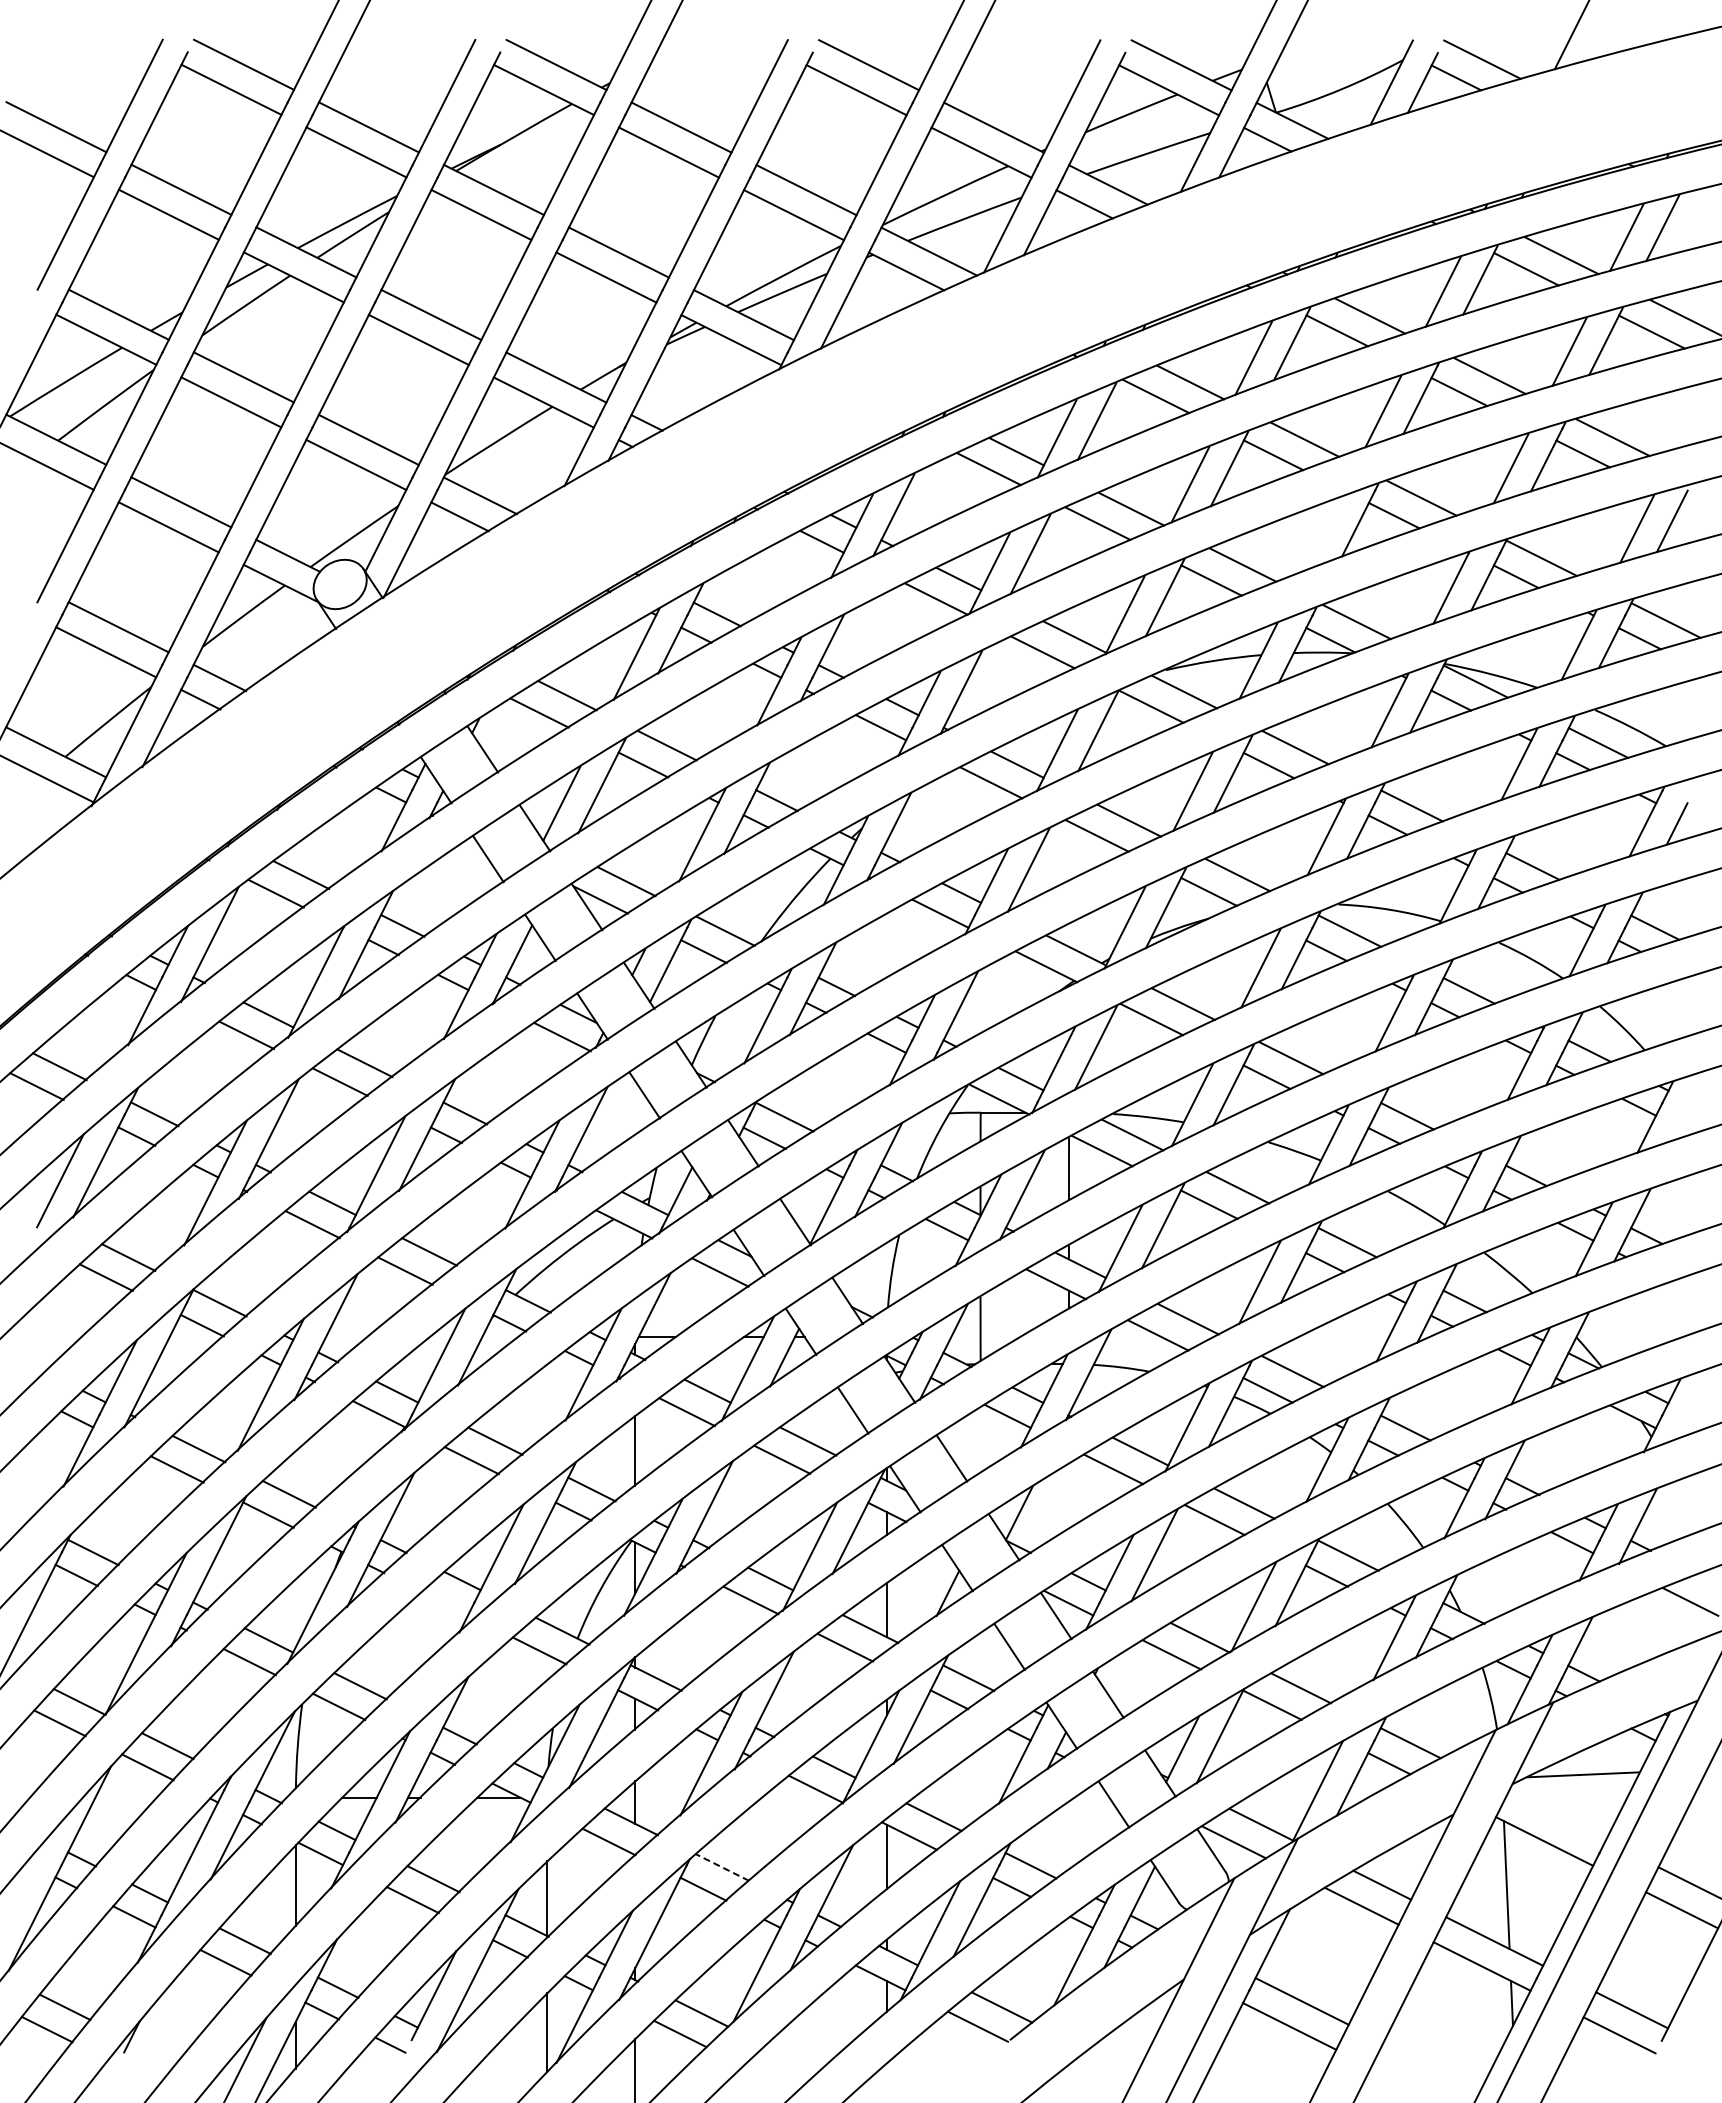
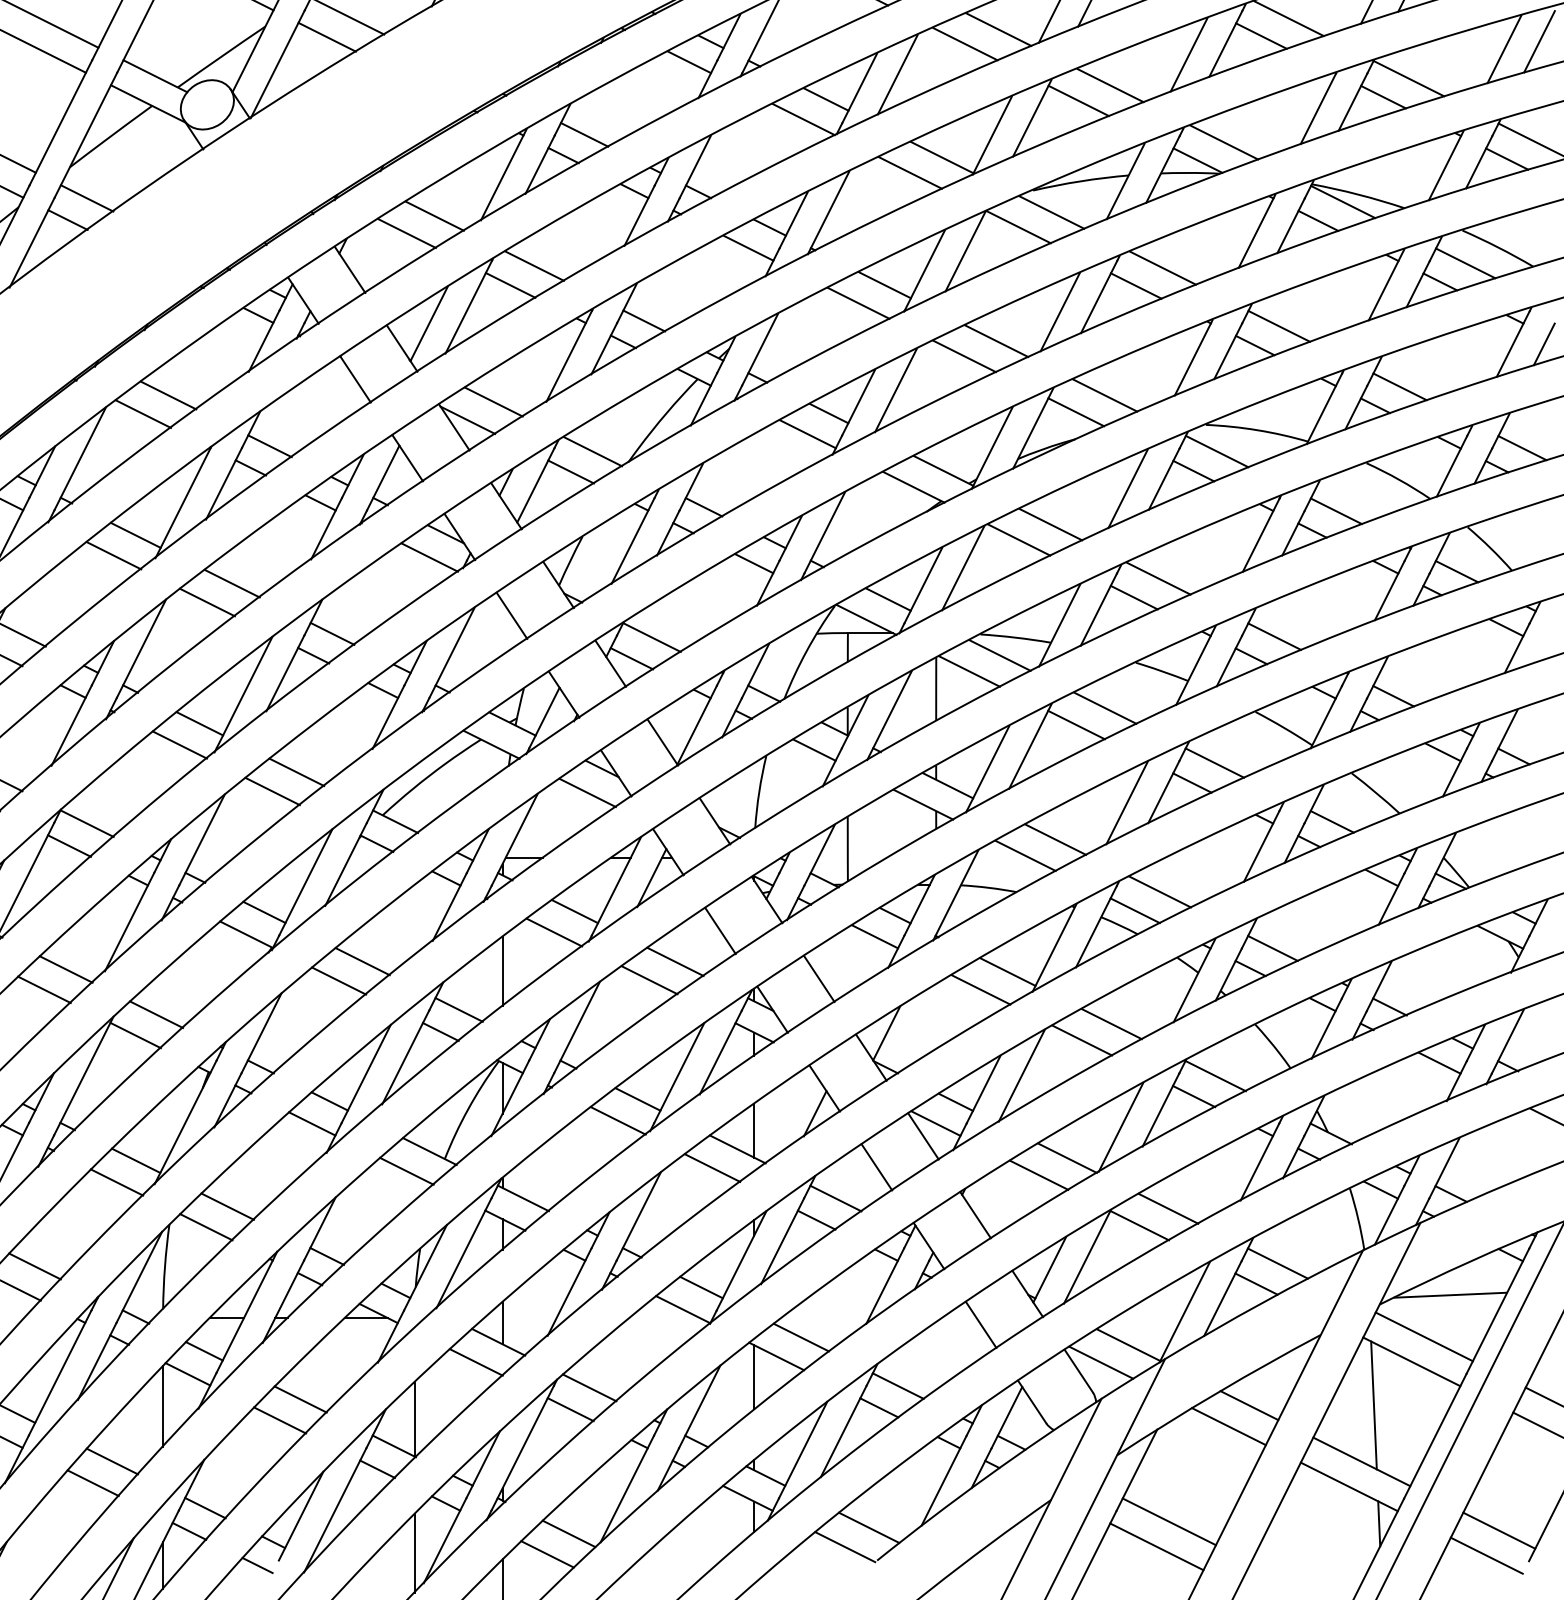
line: (1321, 534) -> (1188, 54), added
line: (444, 1603) -> (311, 1123), added
line: (1556, 1816) -> (1423, 1336), added
line: (722, 1867) -> (589, 1387), dashed -> solid

